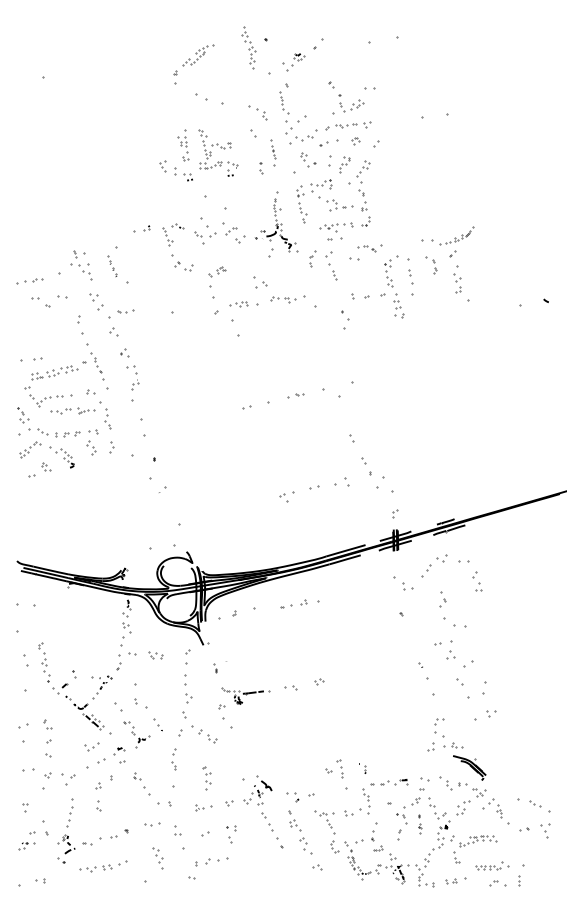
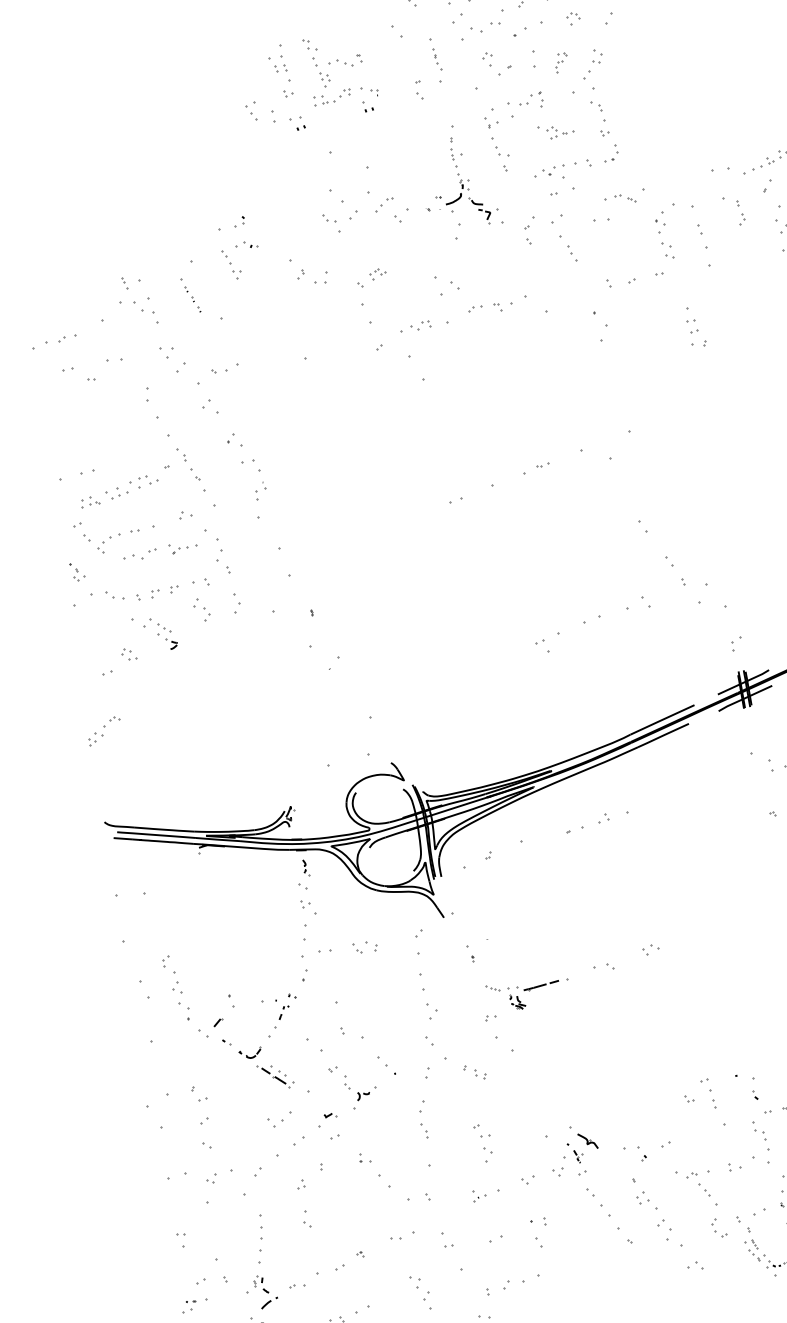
part: (344, 164) -> (560, 61), size x0.7
part: (335, 203) -> (555, 130), size x0.6
part: (167, 235) -> (231, 263), moved
part: (398, 305) -> (694, 327), moved
part: (23, 415) -> (77, 572), size x0.7
part: (30, 449) -> (105, 730), moved
part: (23, 725) -> (157, 1100), size x1.6
part: (207, 736) -> (474, 1072), size x0.7
part: (362, 768) -> (746, 1086), size x1.6
part: (68, 779) -> (248, 1181), size x1.4

